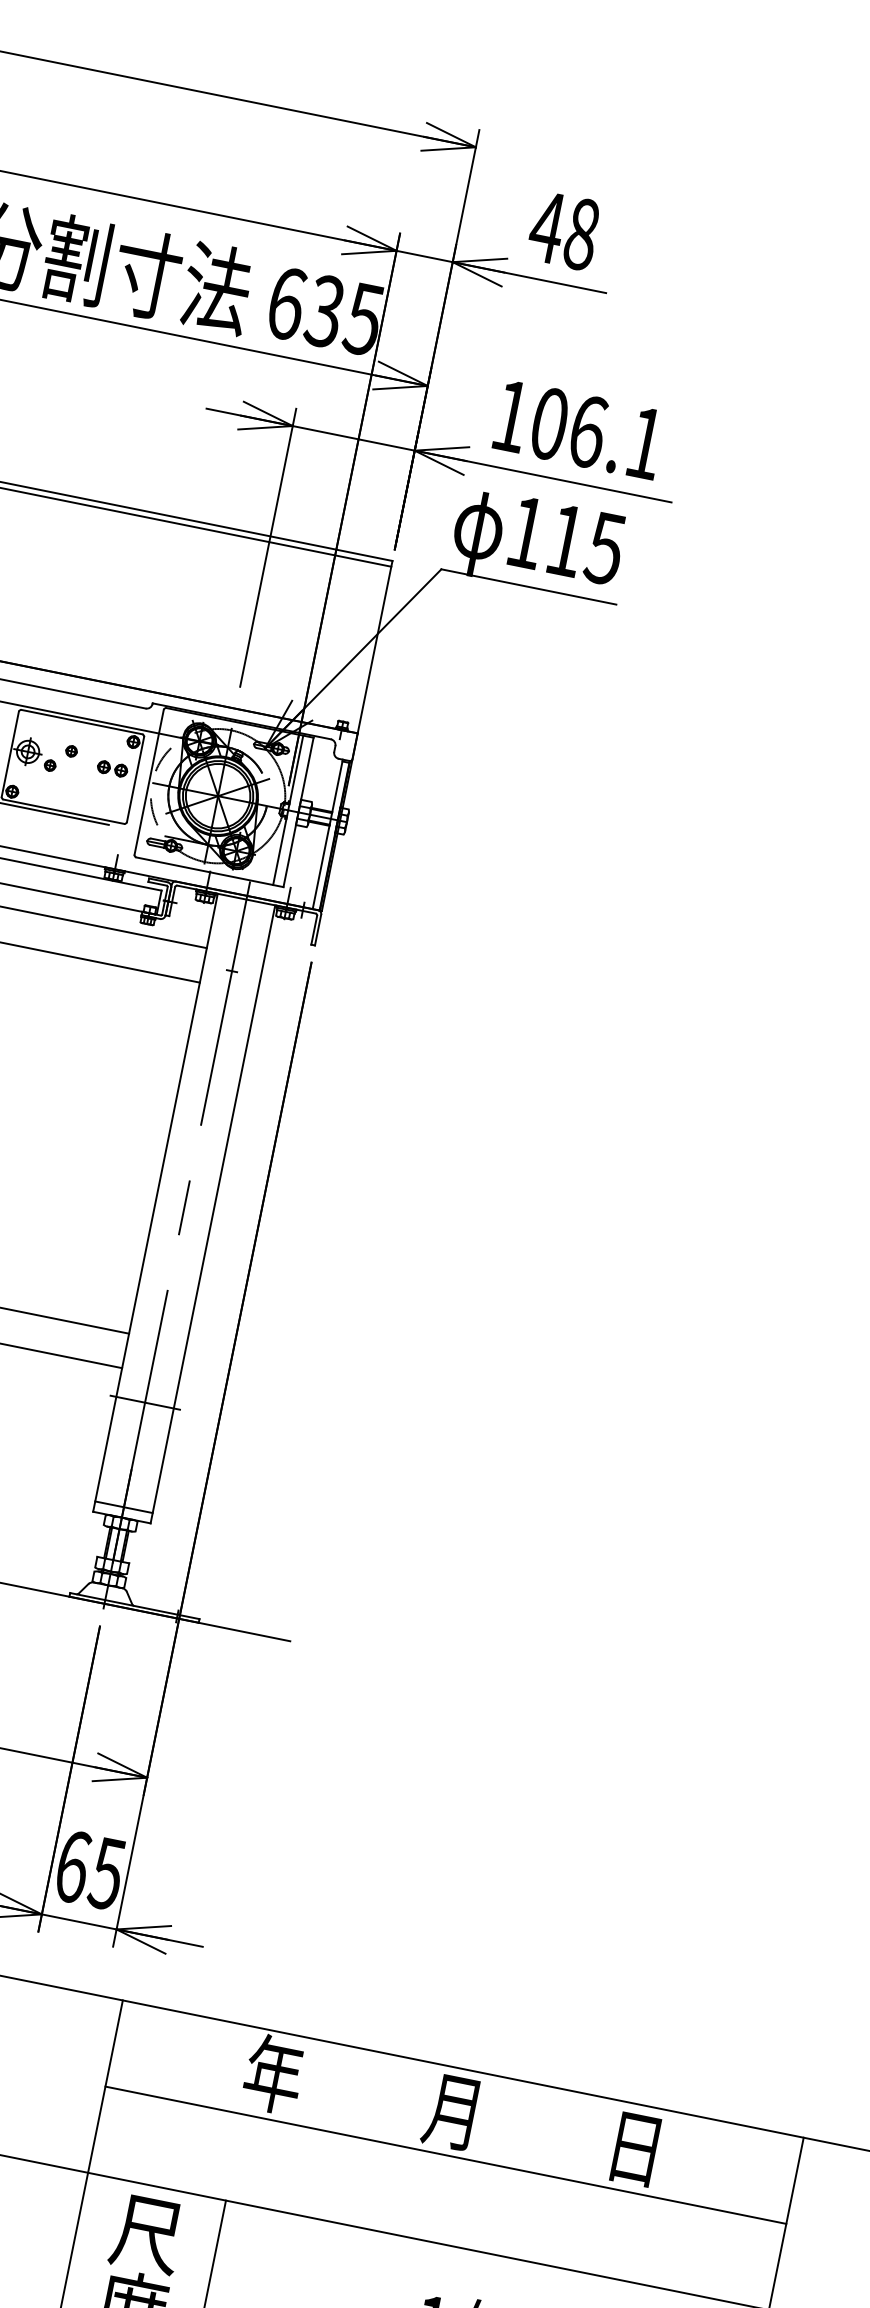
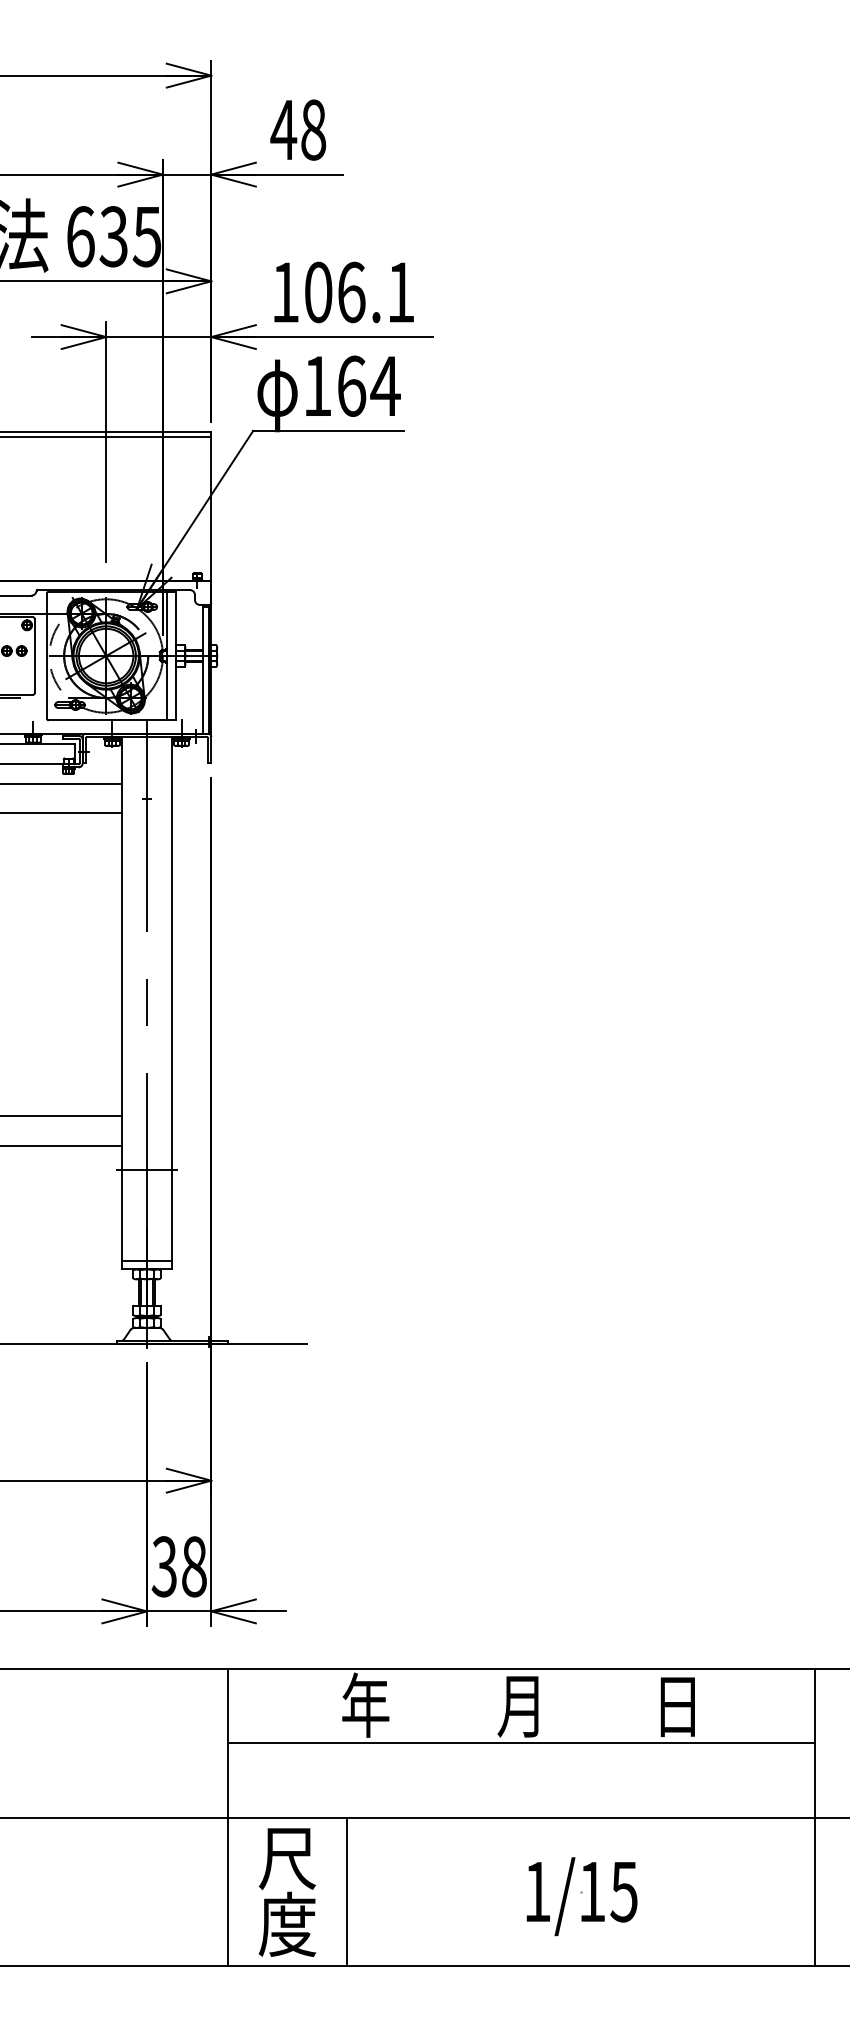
text: (586, 543) -> (369, 385), 115 -> 164
text: (88, 1869) -> (178, 1566), 65 -> 38

